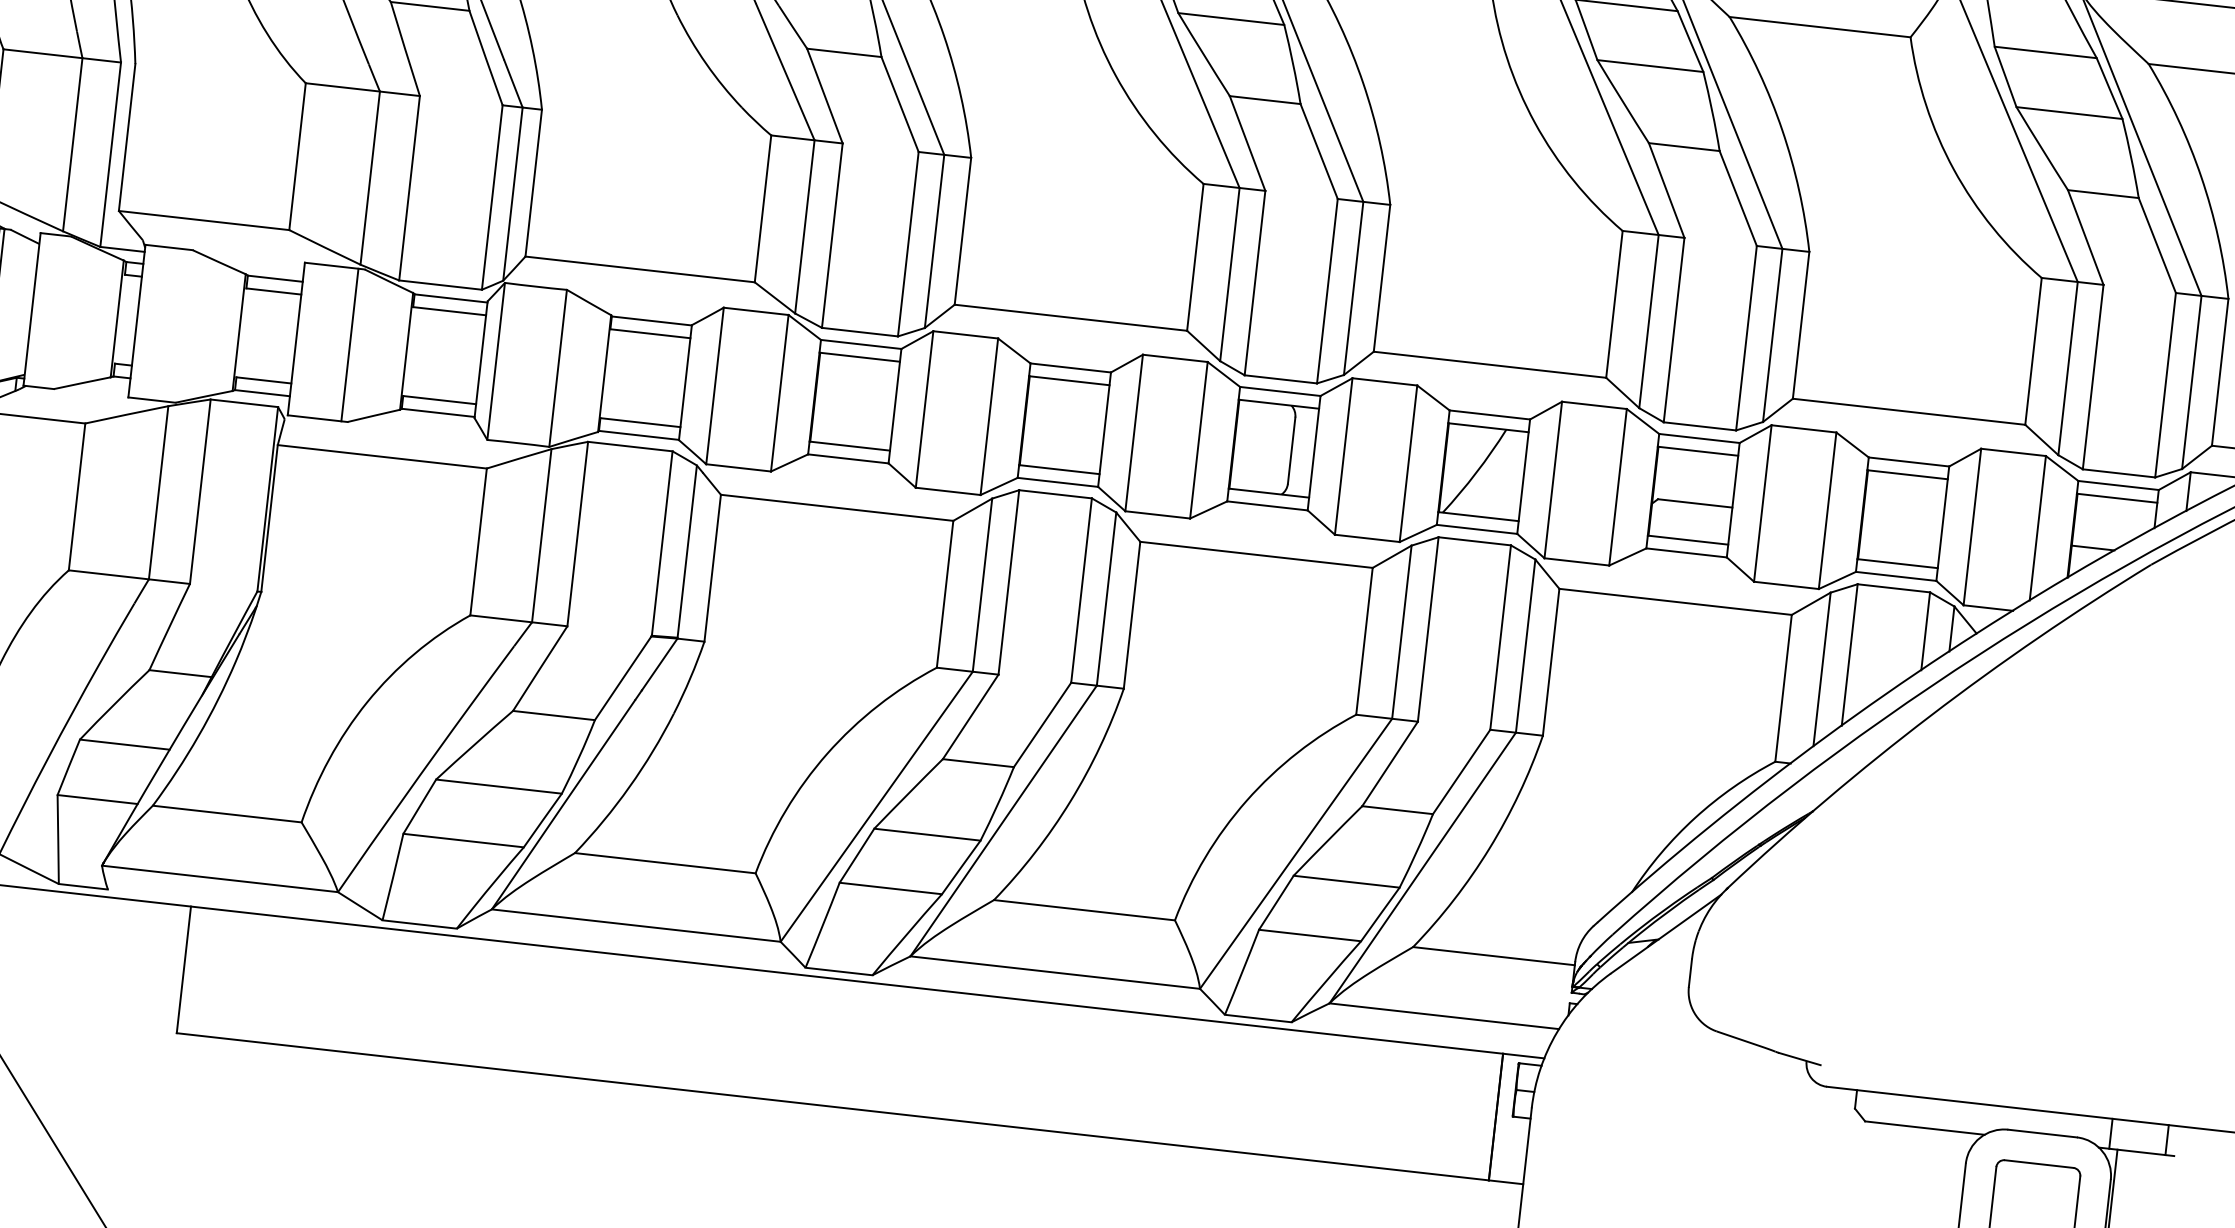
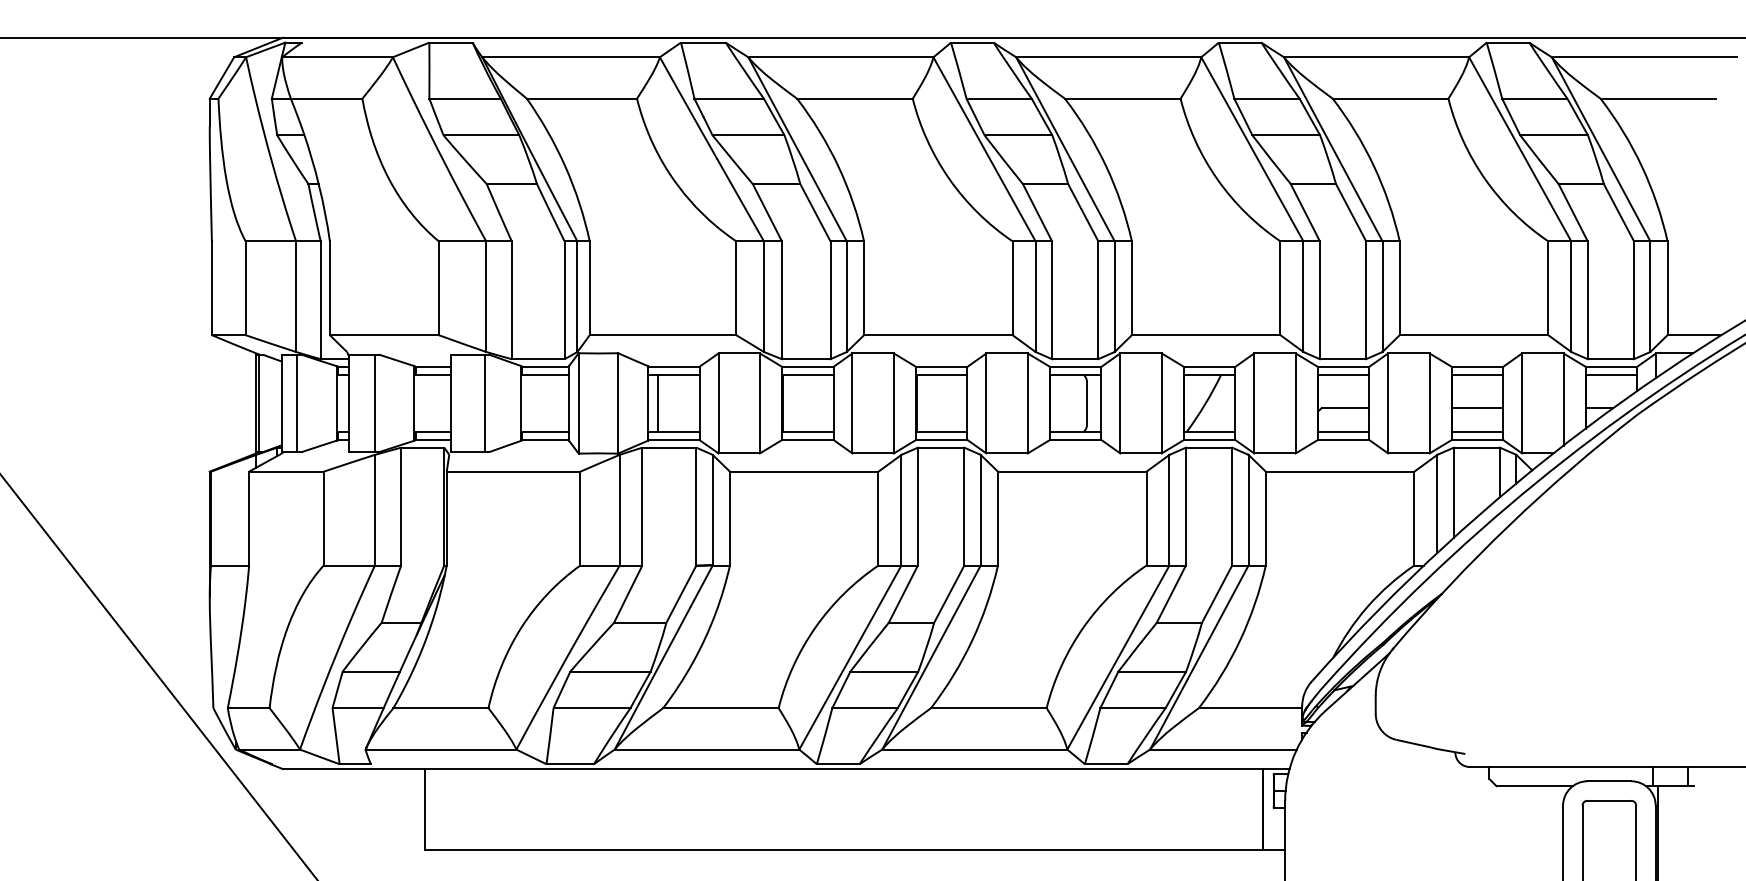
line: (56, 312) -> (297, 403), added
line: (176, 325) -> (374, 403), added
line: (619, 375) -> (657, 403), added
line: (1901, 527) -> (1477, 408), added

